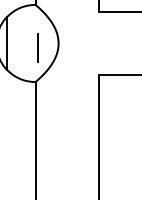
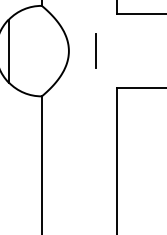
line: (37, 47) -> (95, 50), moved

